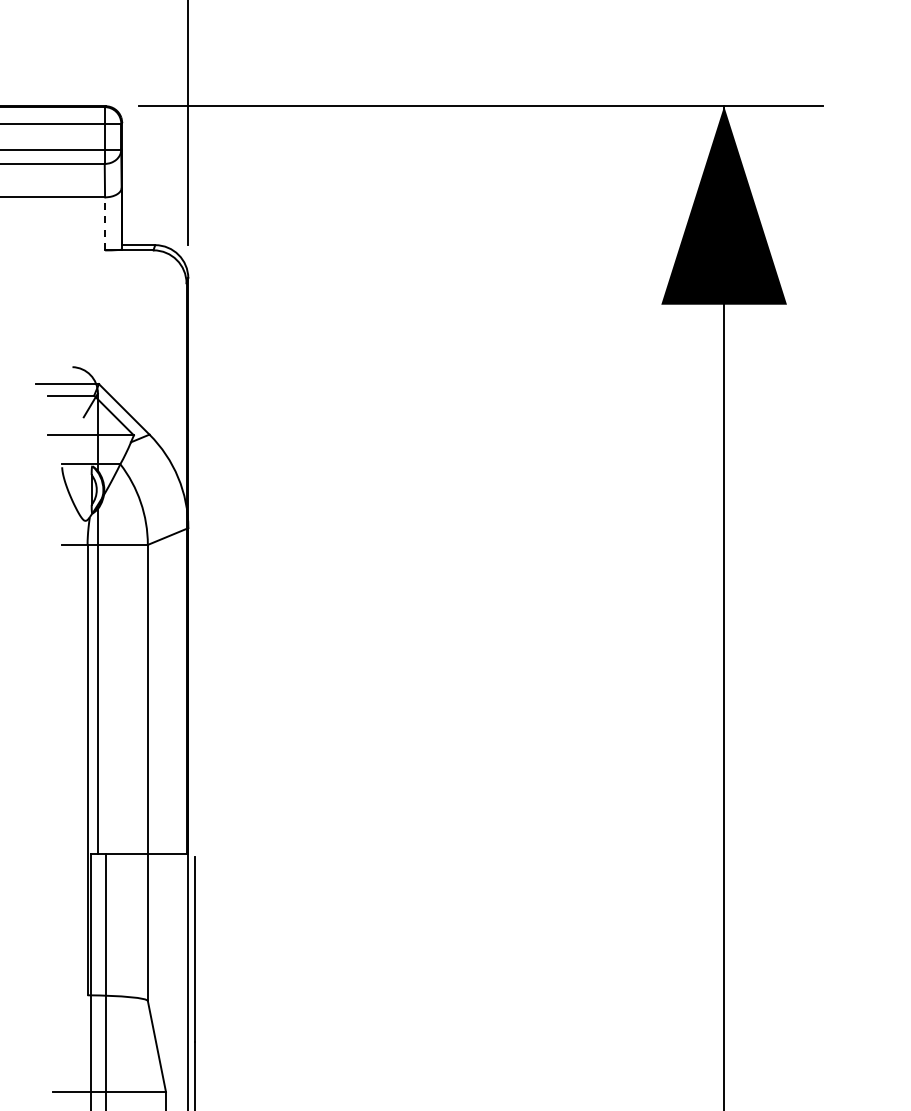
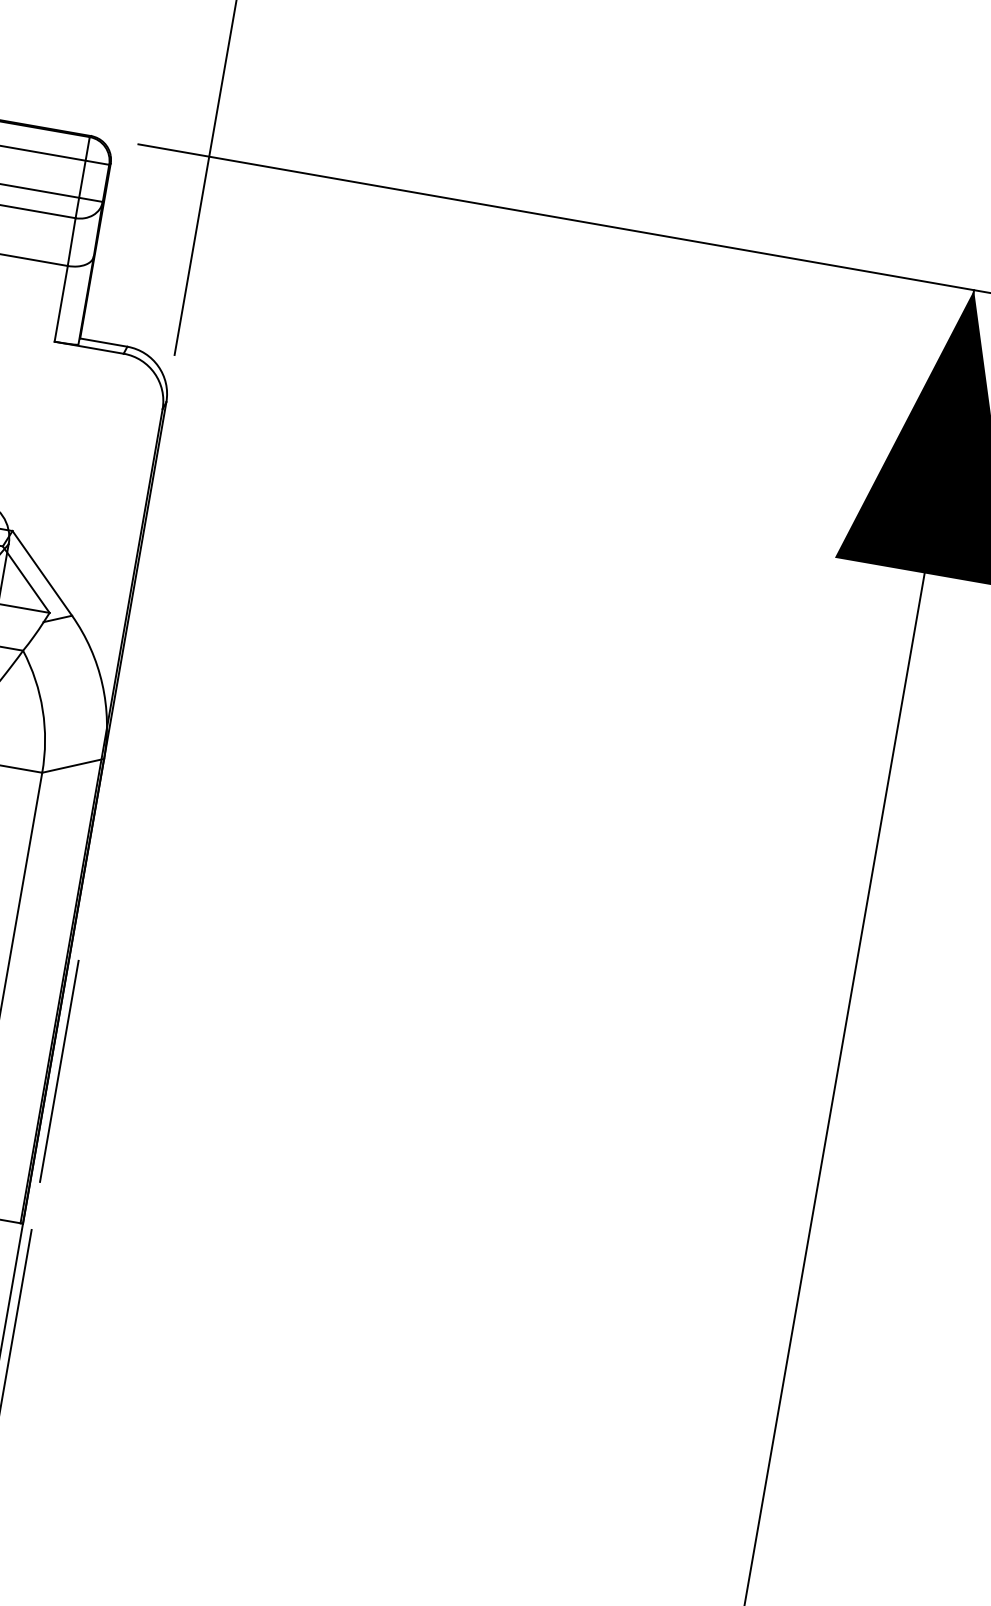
line: (105, 223) -> (61, 303), dashed -> solid
line: (194, 745) -> (58, 1070), added

